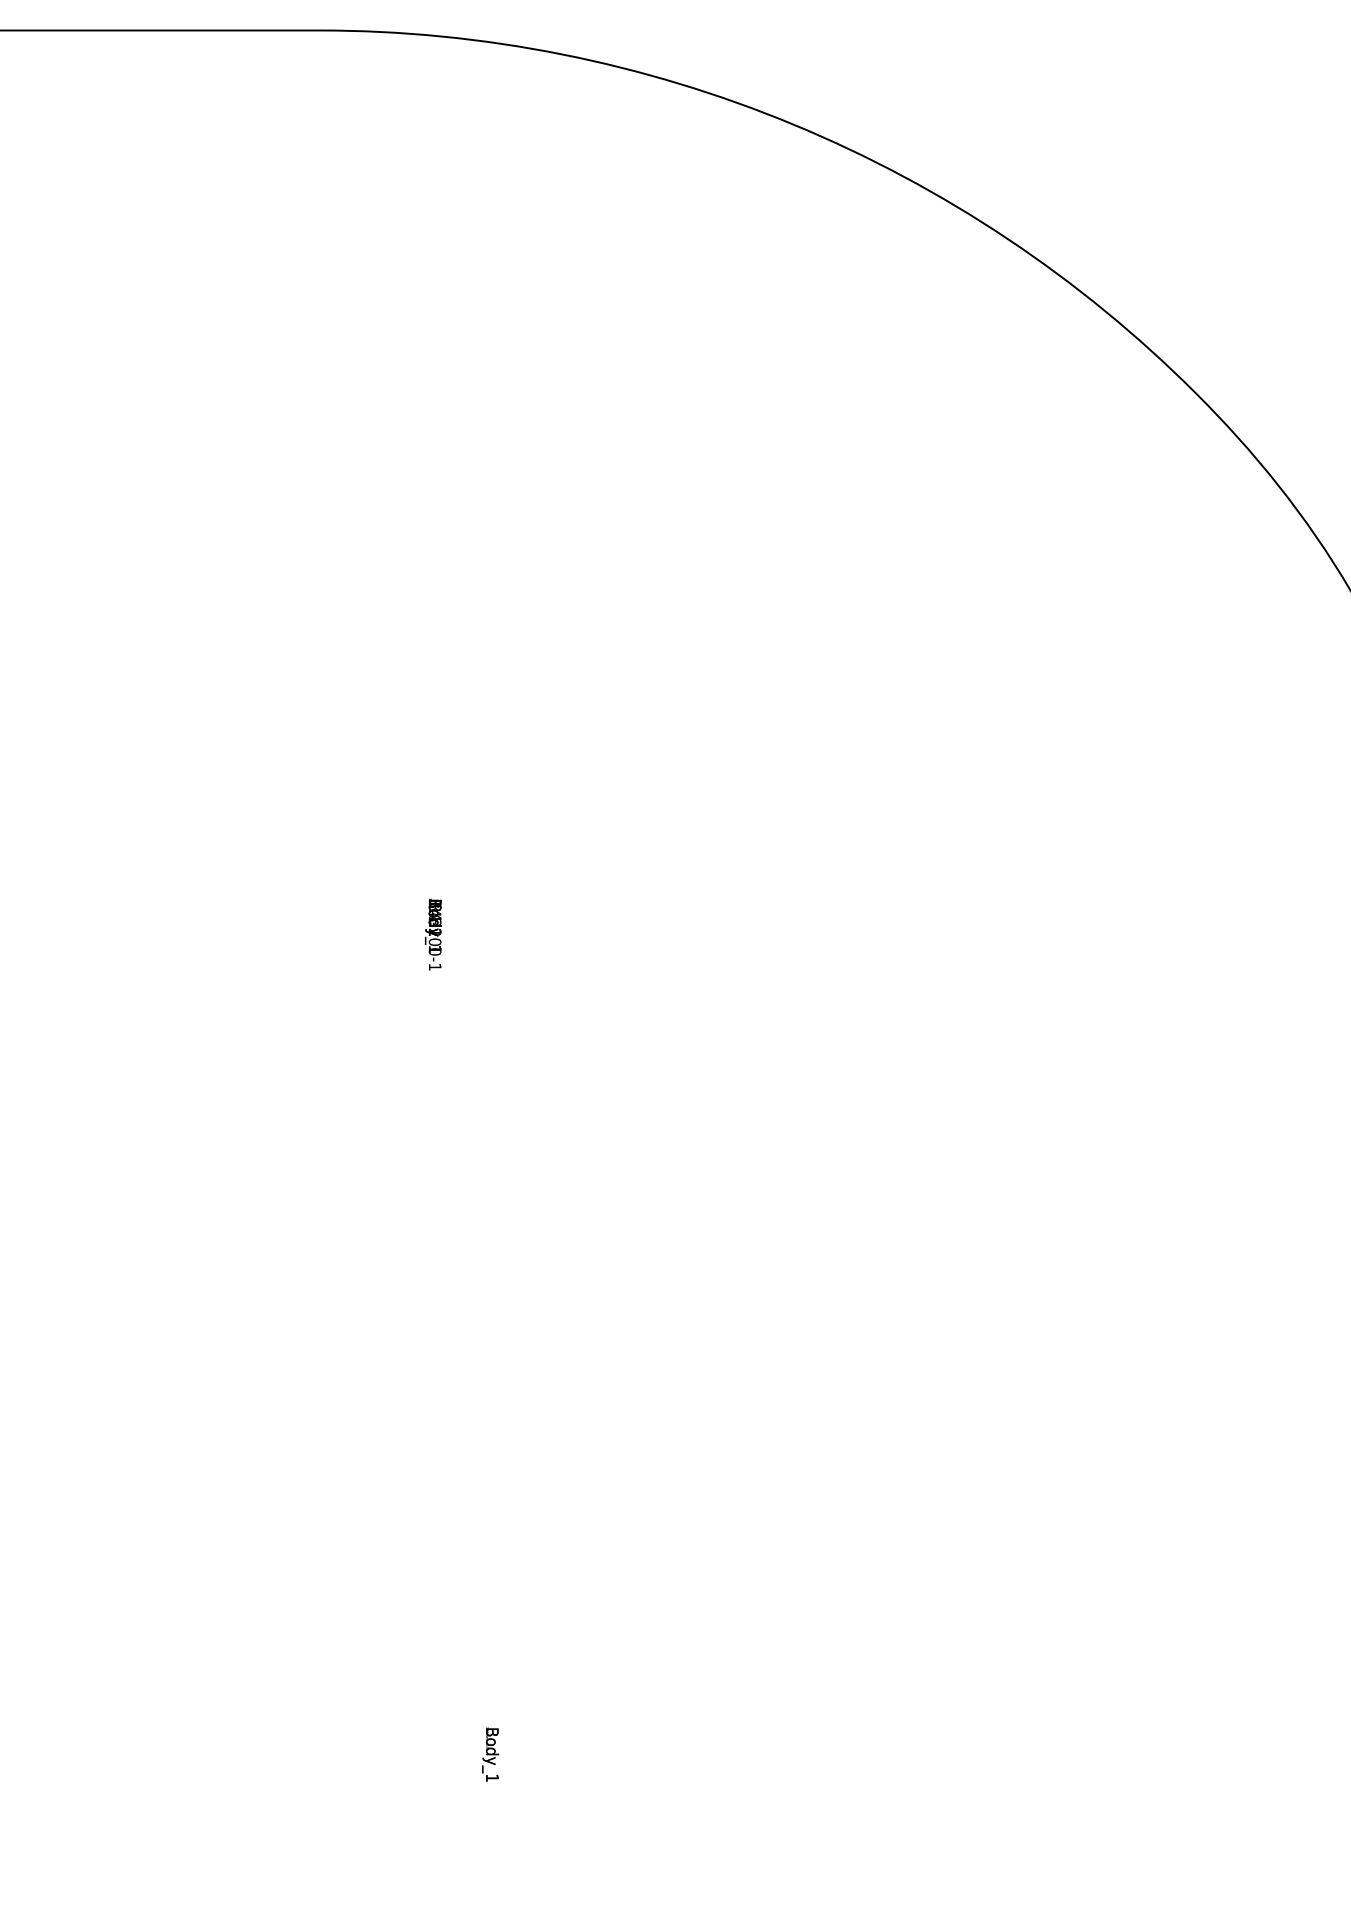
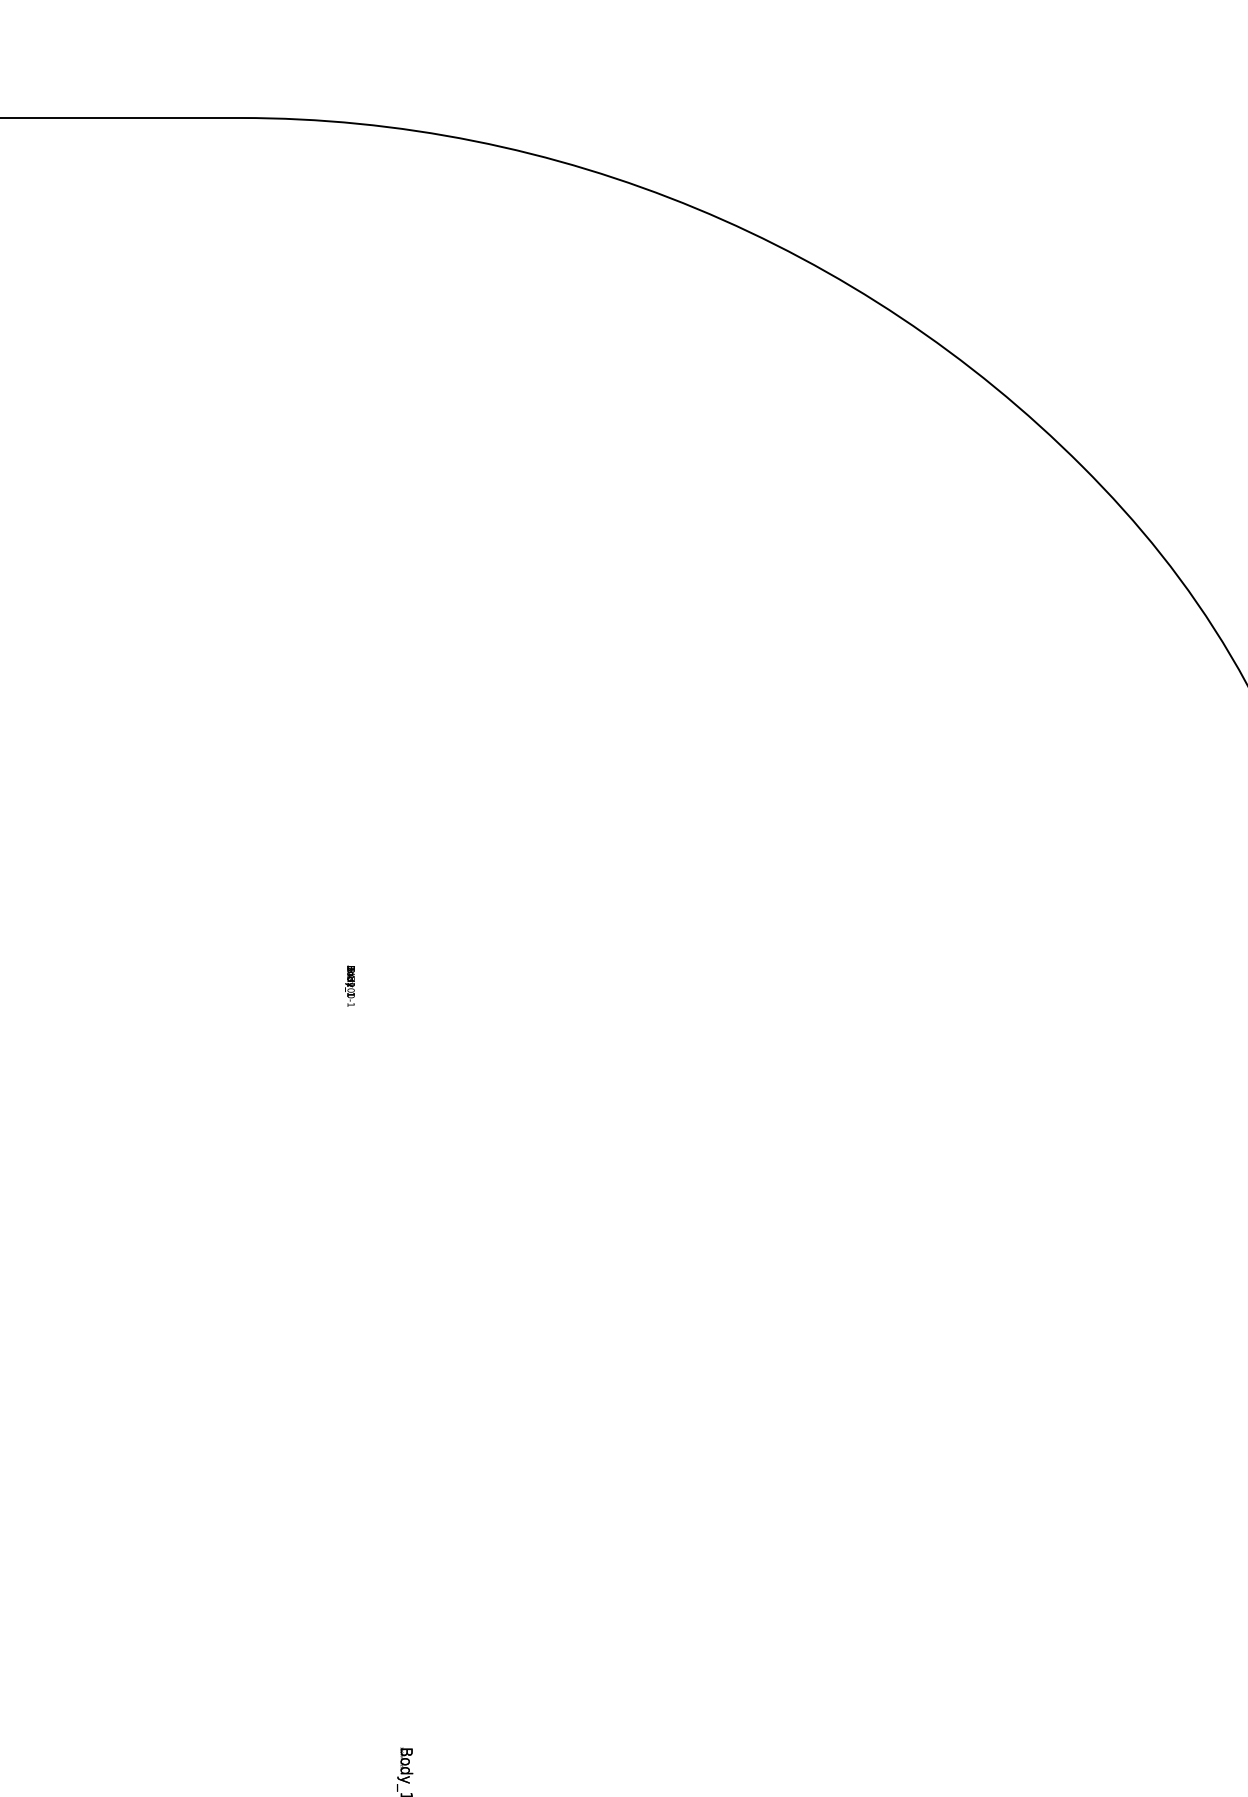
part: (433, 934) -> (350, 986), size x0.6

